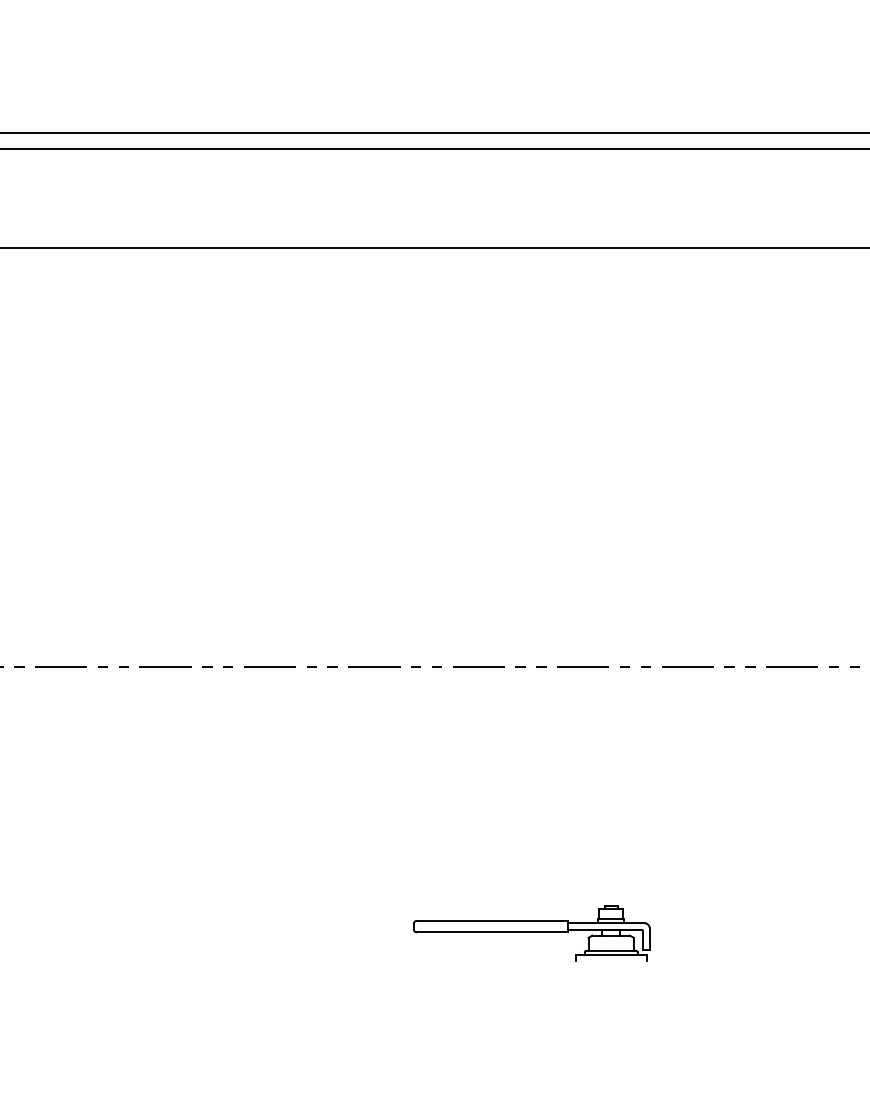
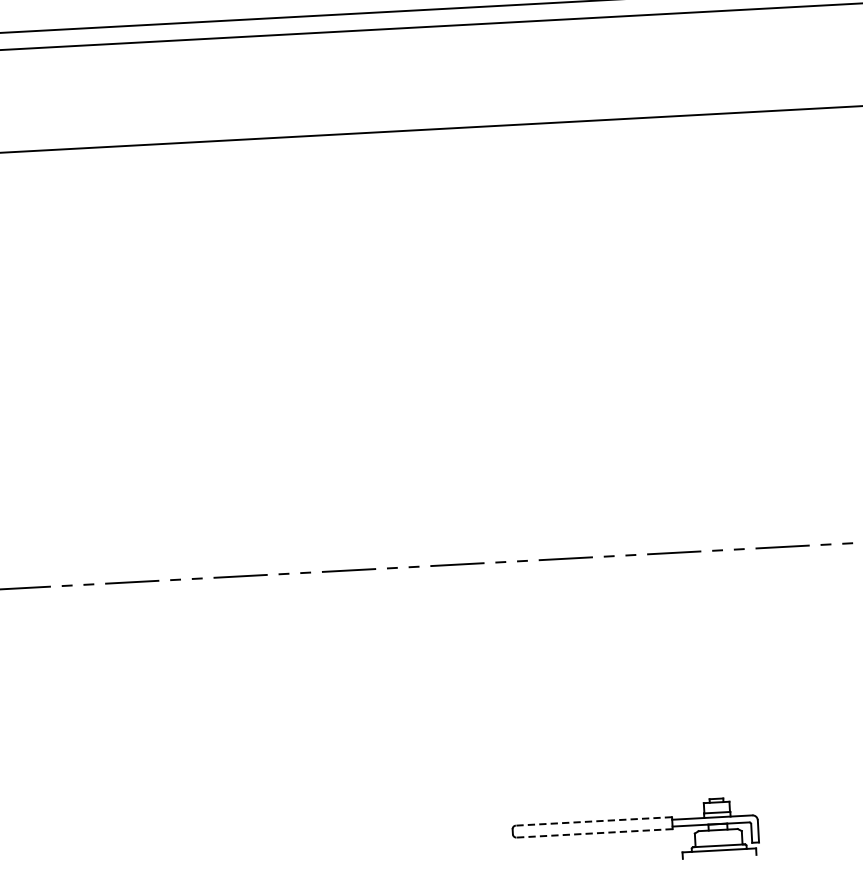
line: (491, 920) -> (593, 821), solid -> dashed
line: (491, 932) -> (593, 833), solid -> dashed

